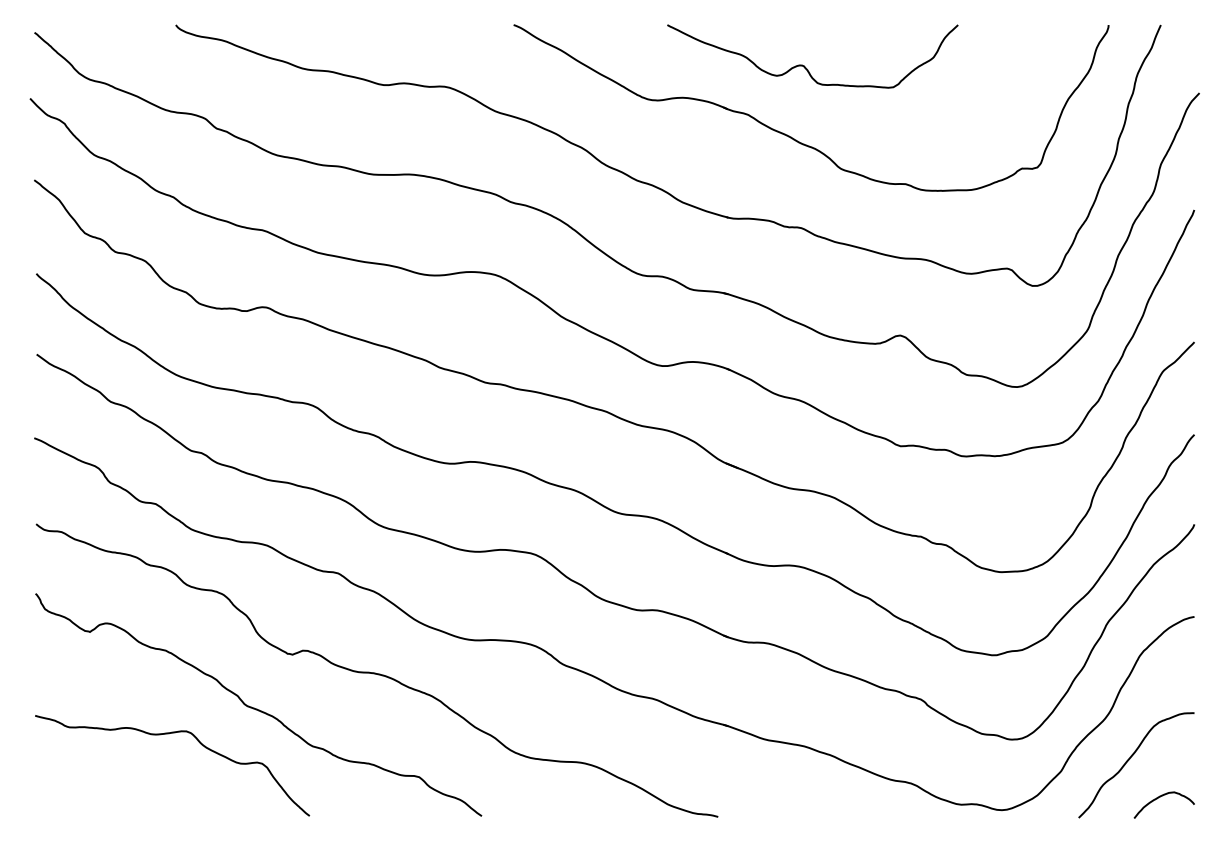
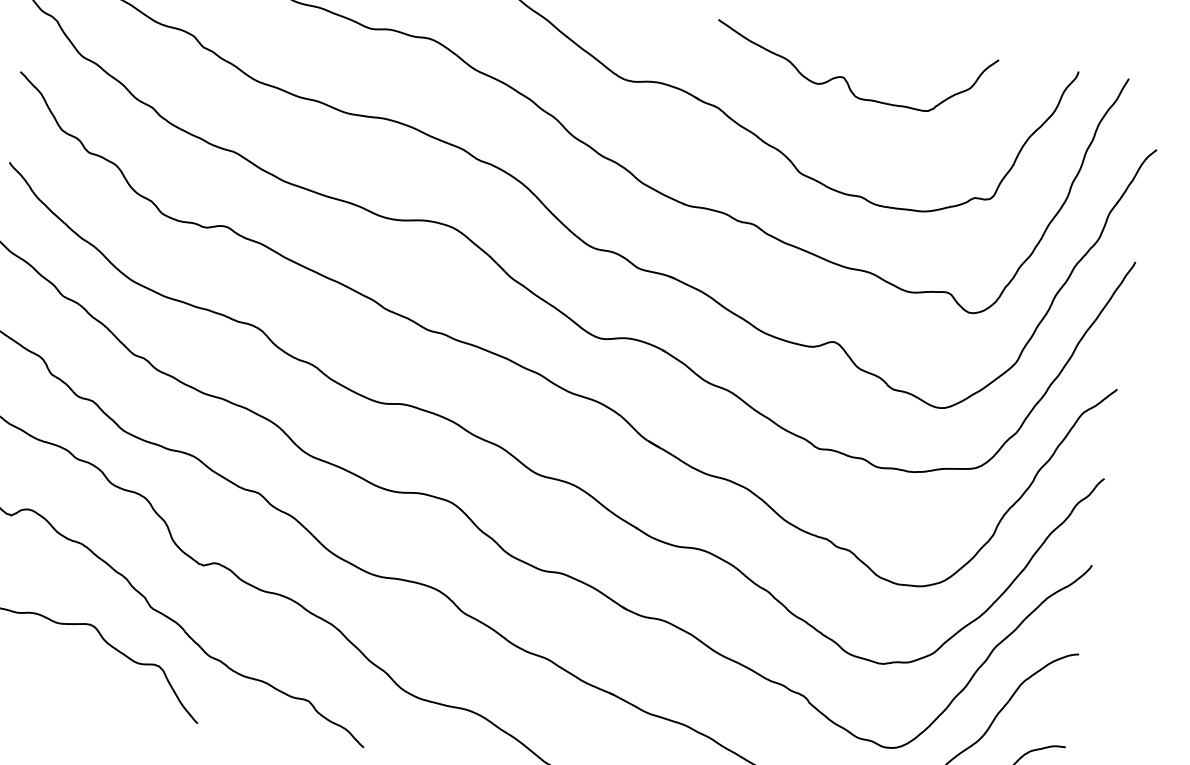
curve: (804, 65) -> (845, 77), moved

